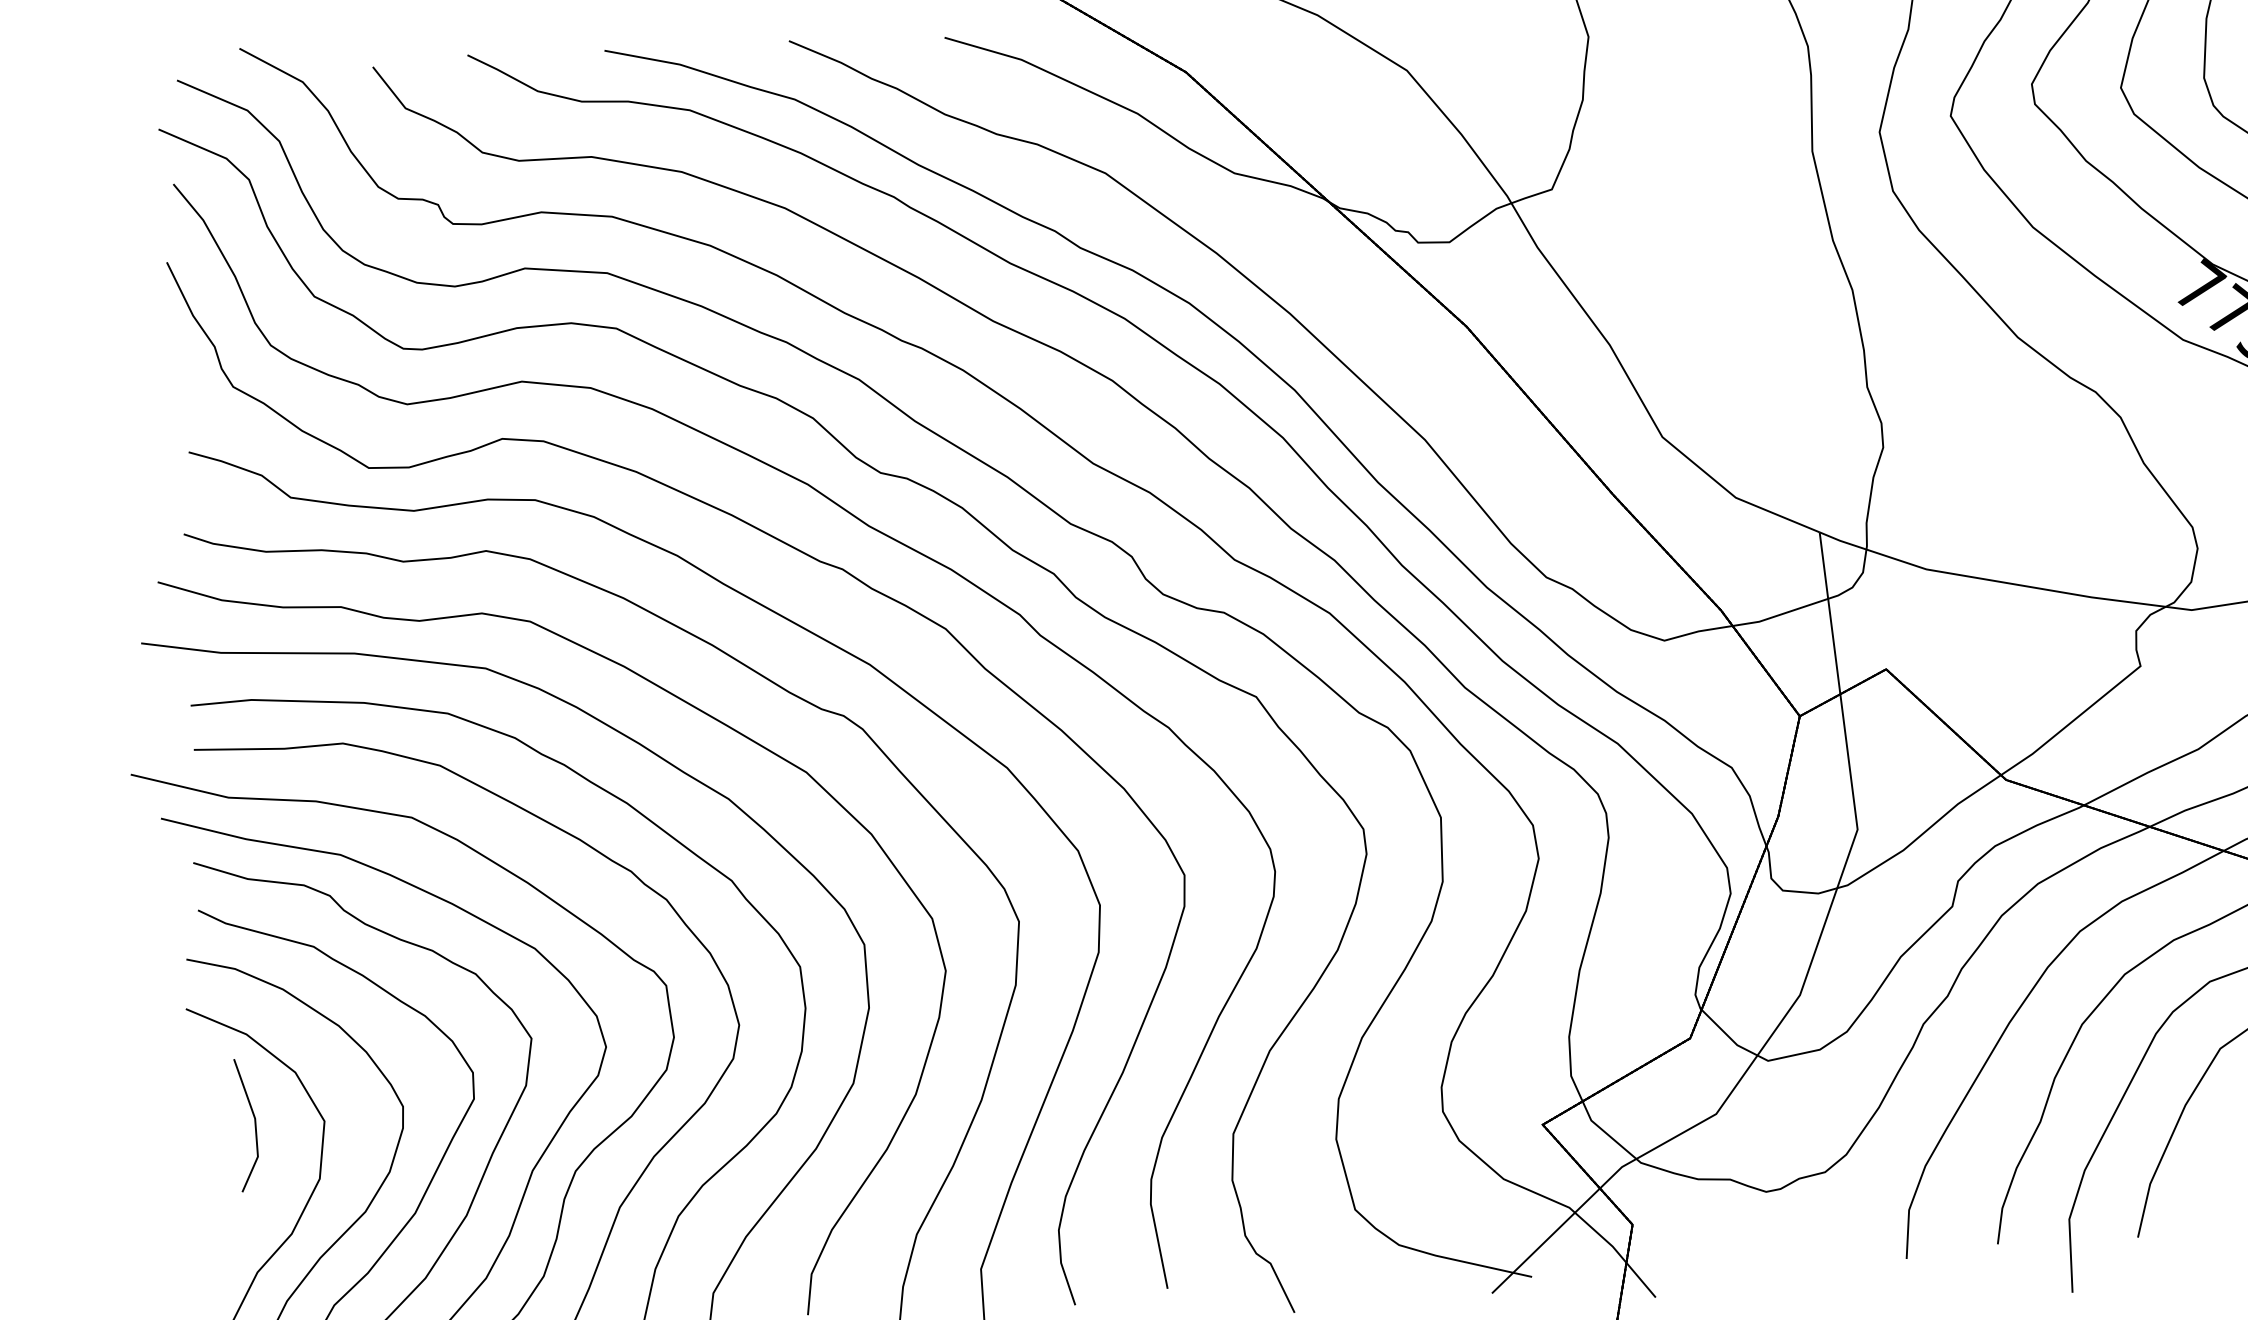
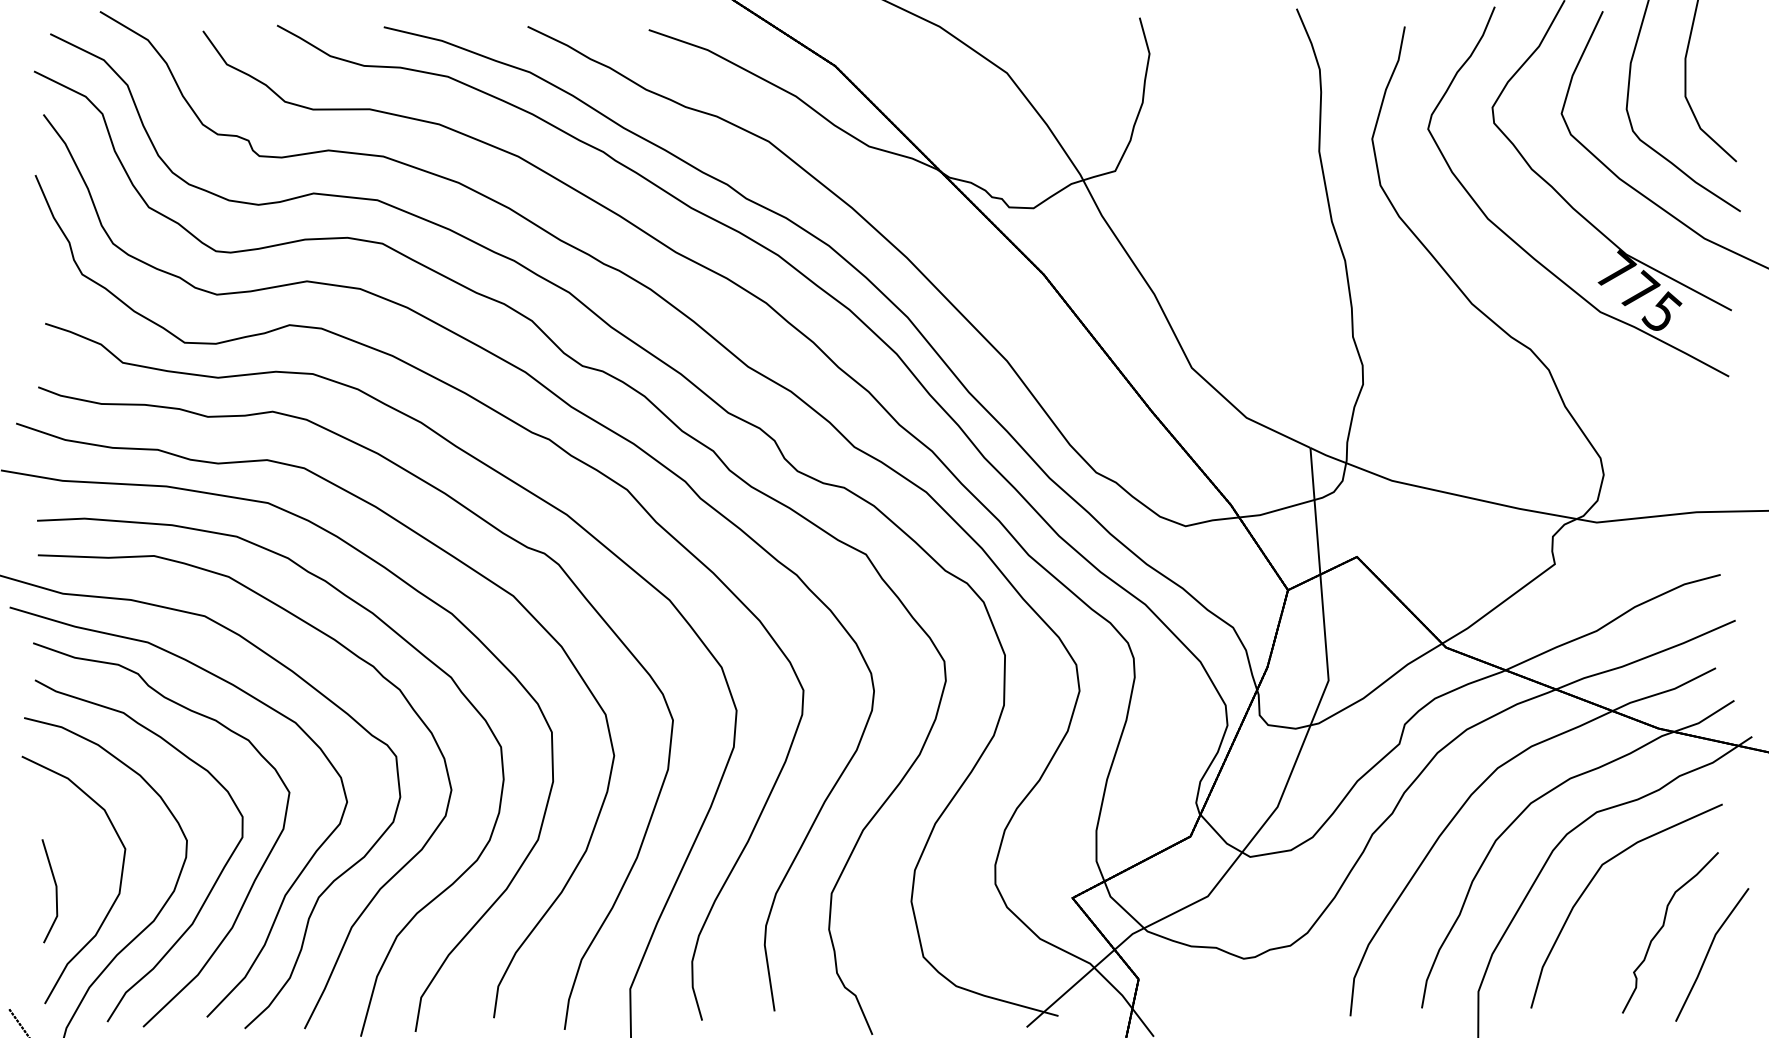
part: (246, 1125) -> (49, 891), moved

